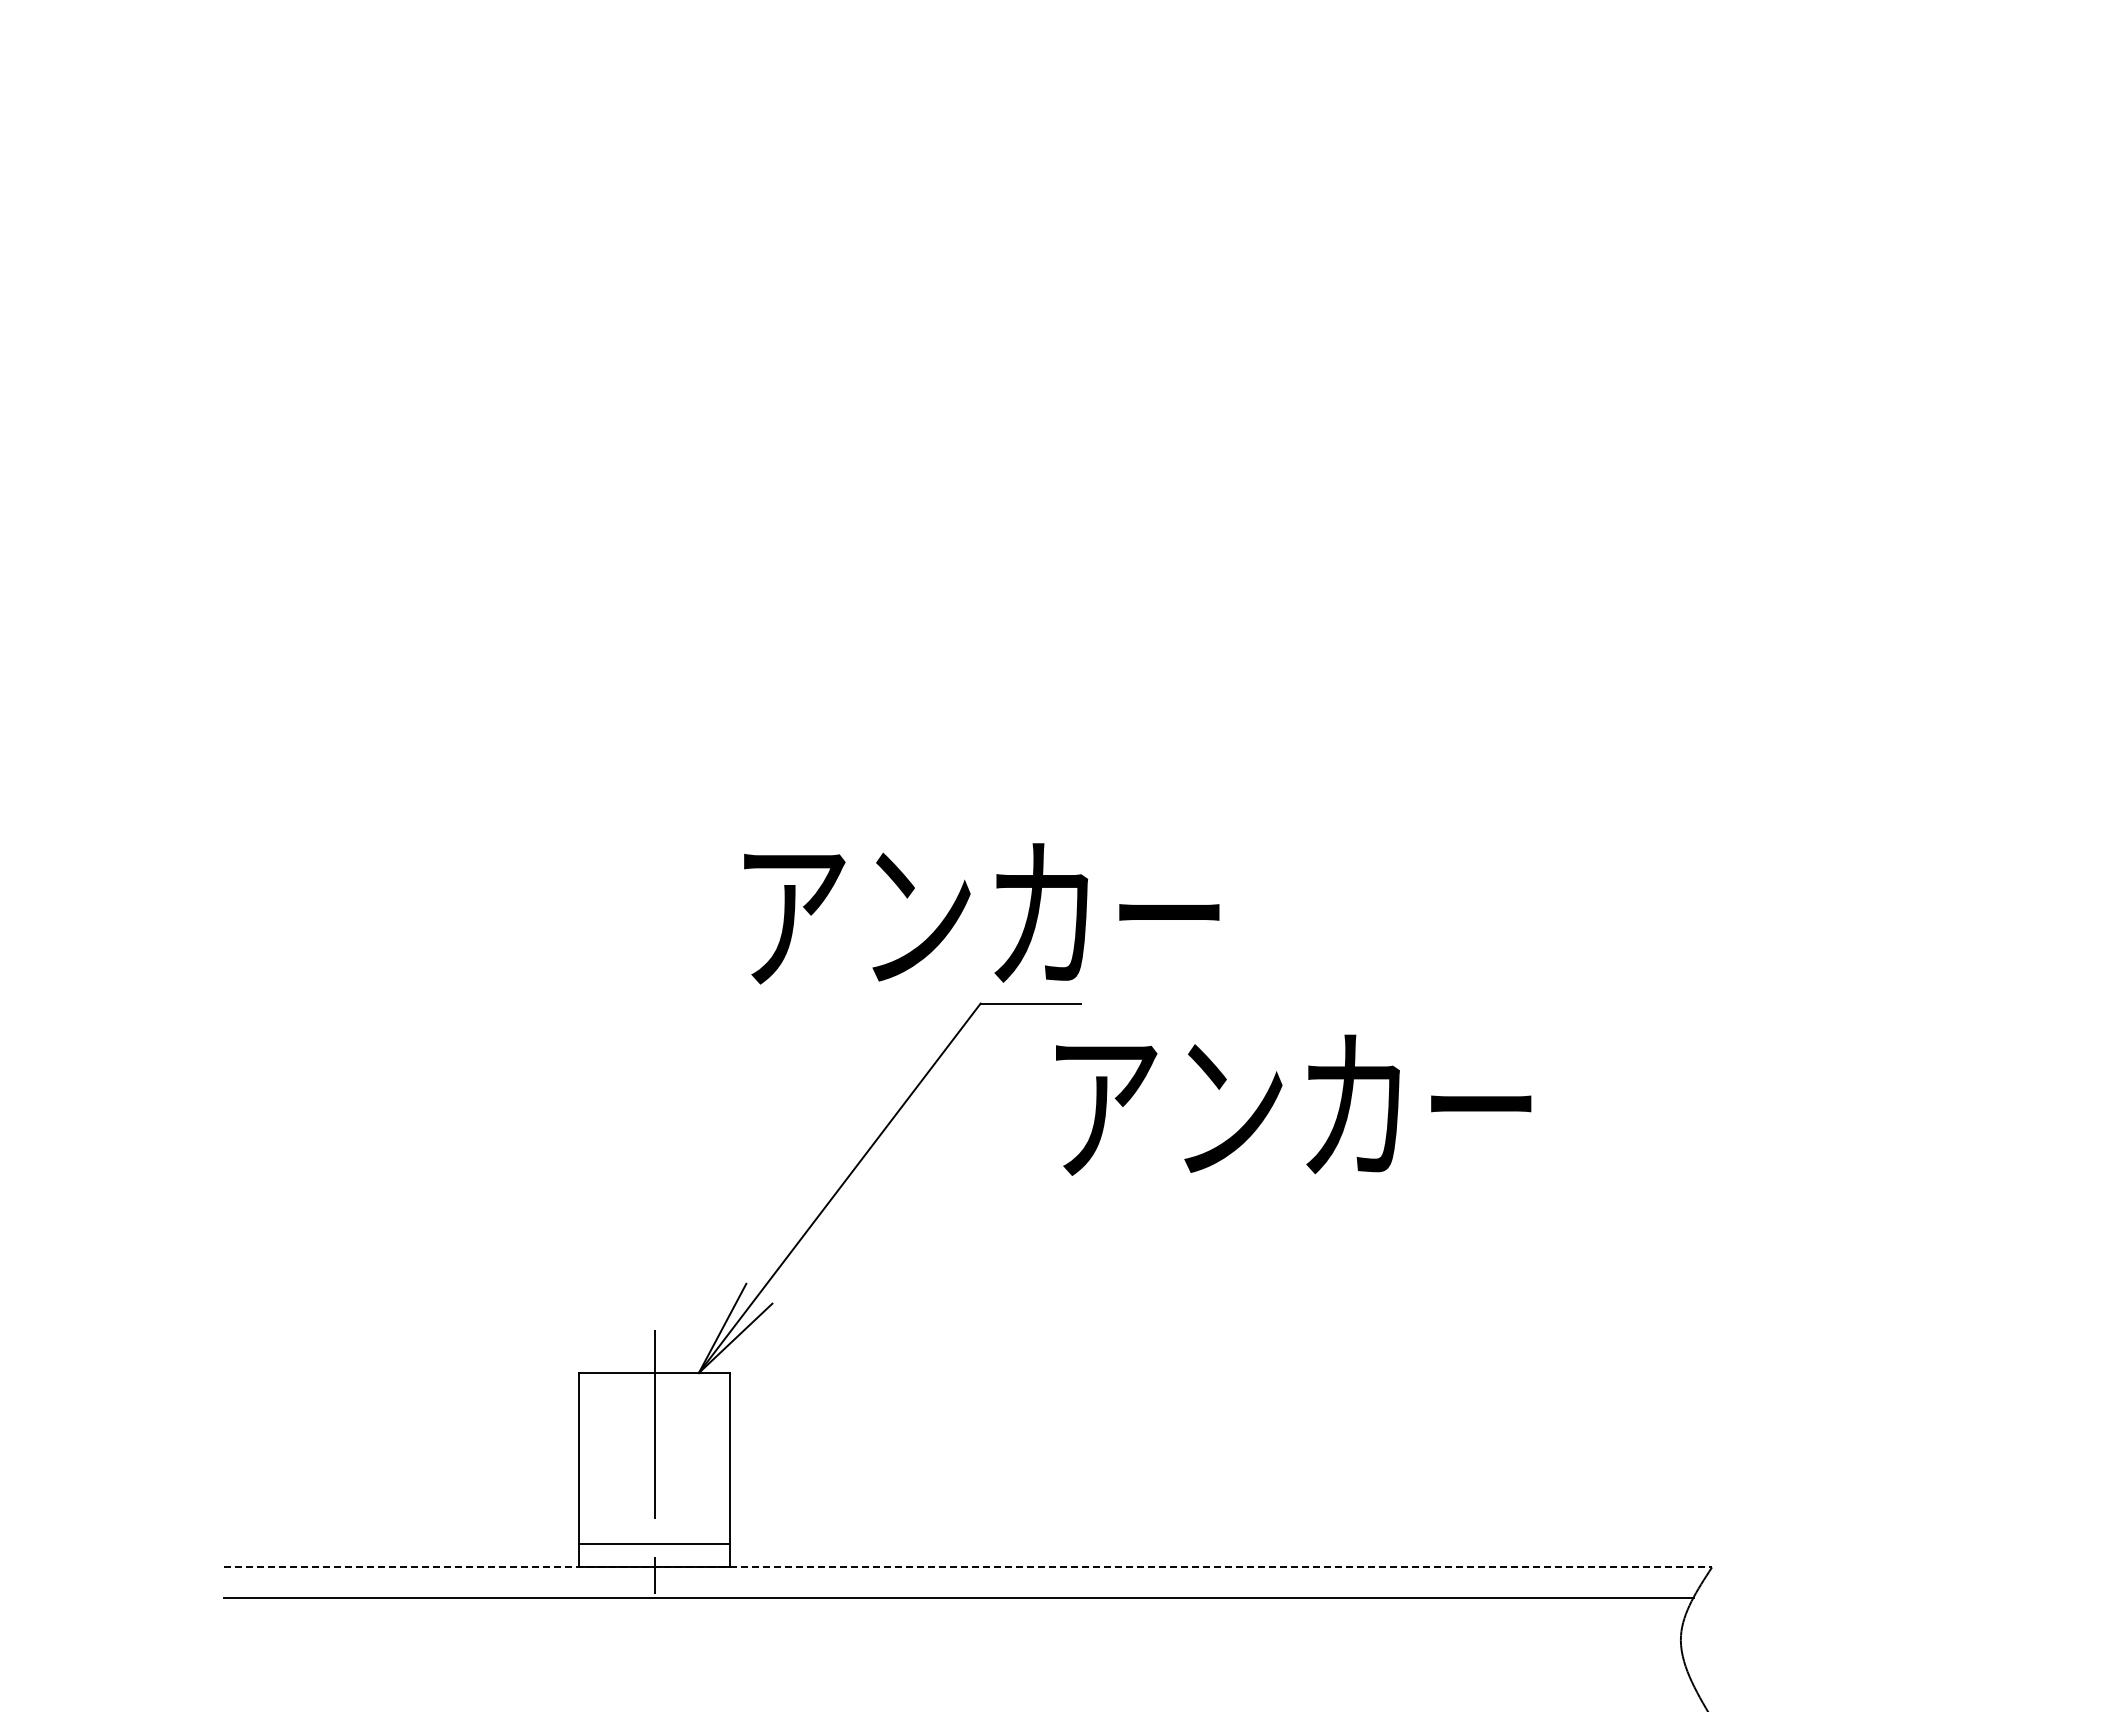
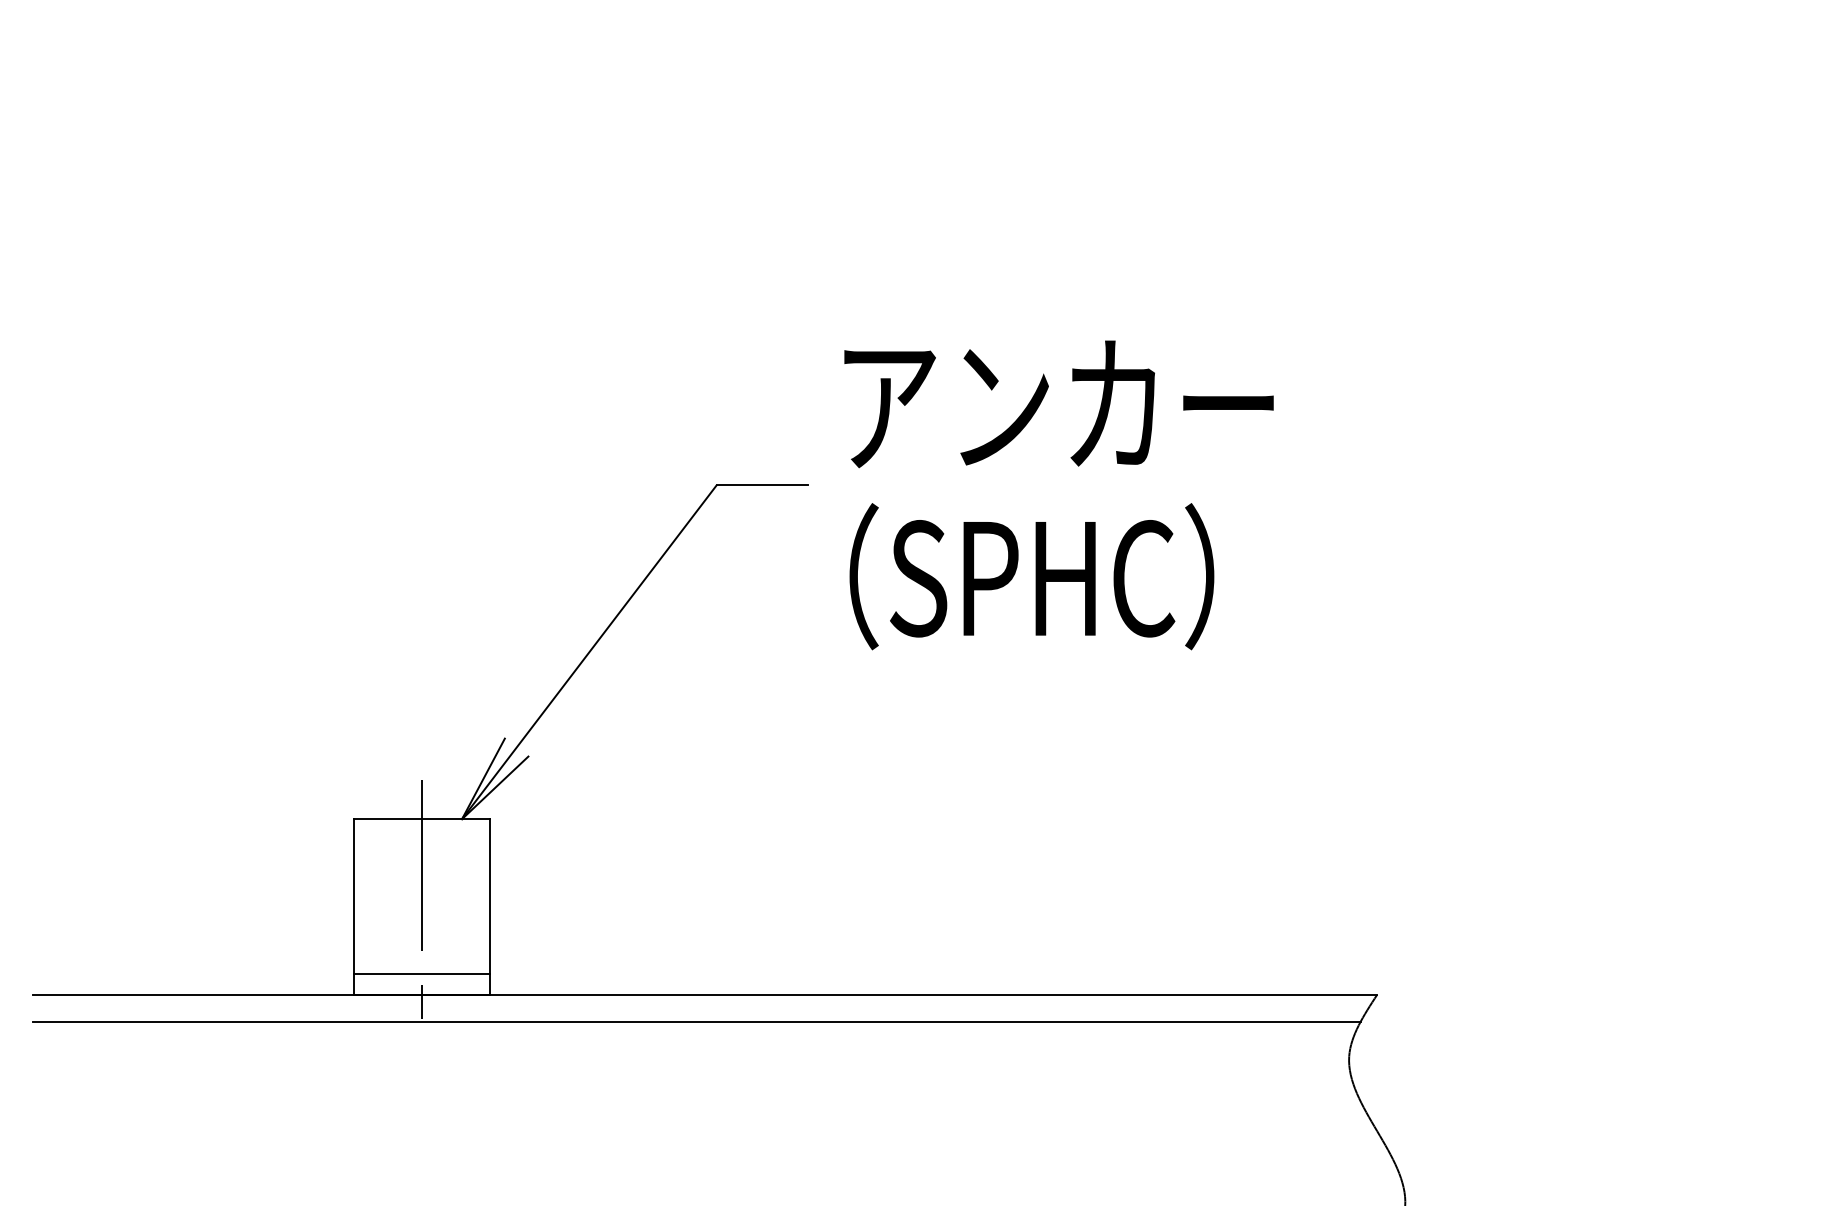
text: (981, 913) -> (1058, 404), moved
text: (1293, 1104) -> (999, 576), アンカー -> （SPHC）
line: (968, 1567) -> (705, 994), dashed -> solid

